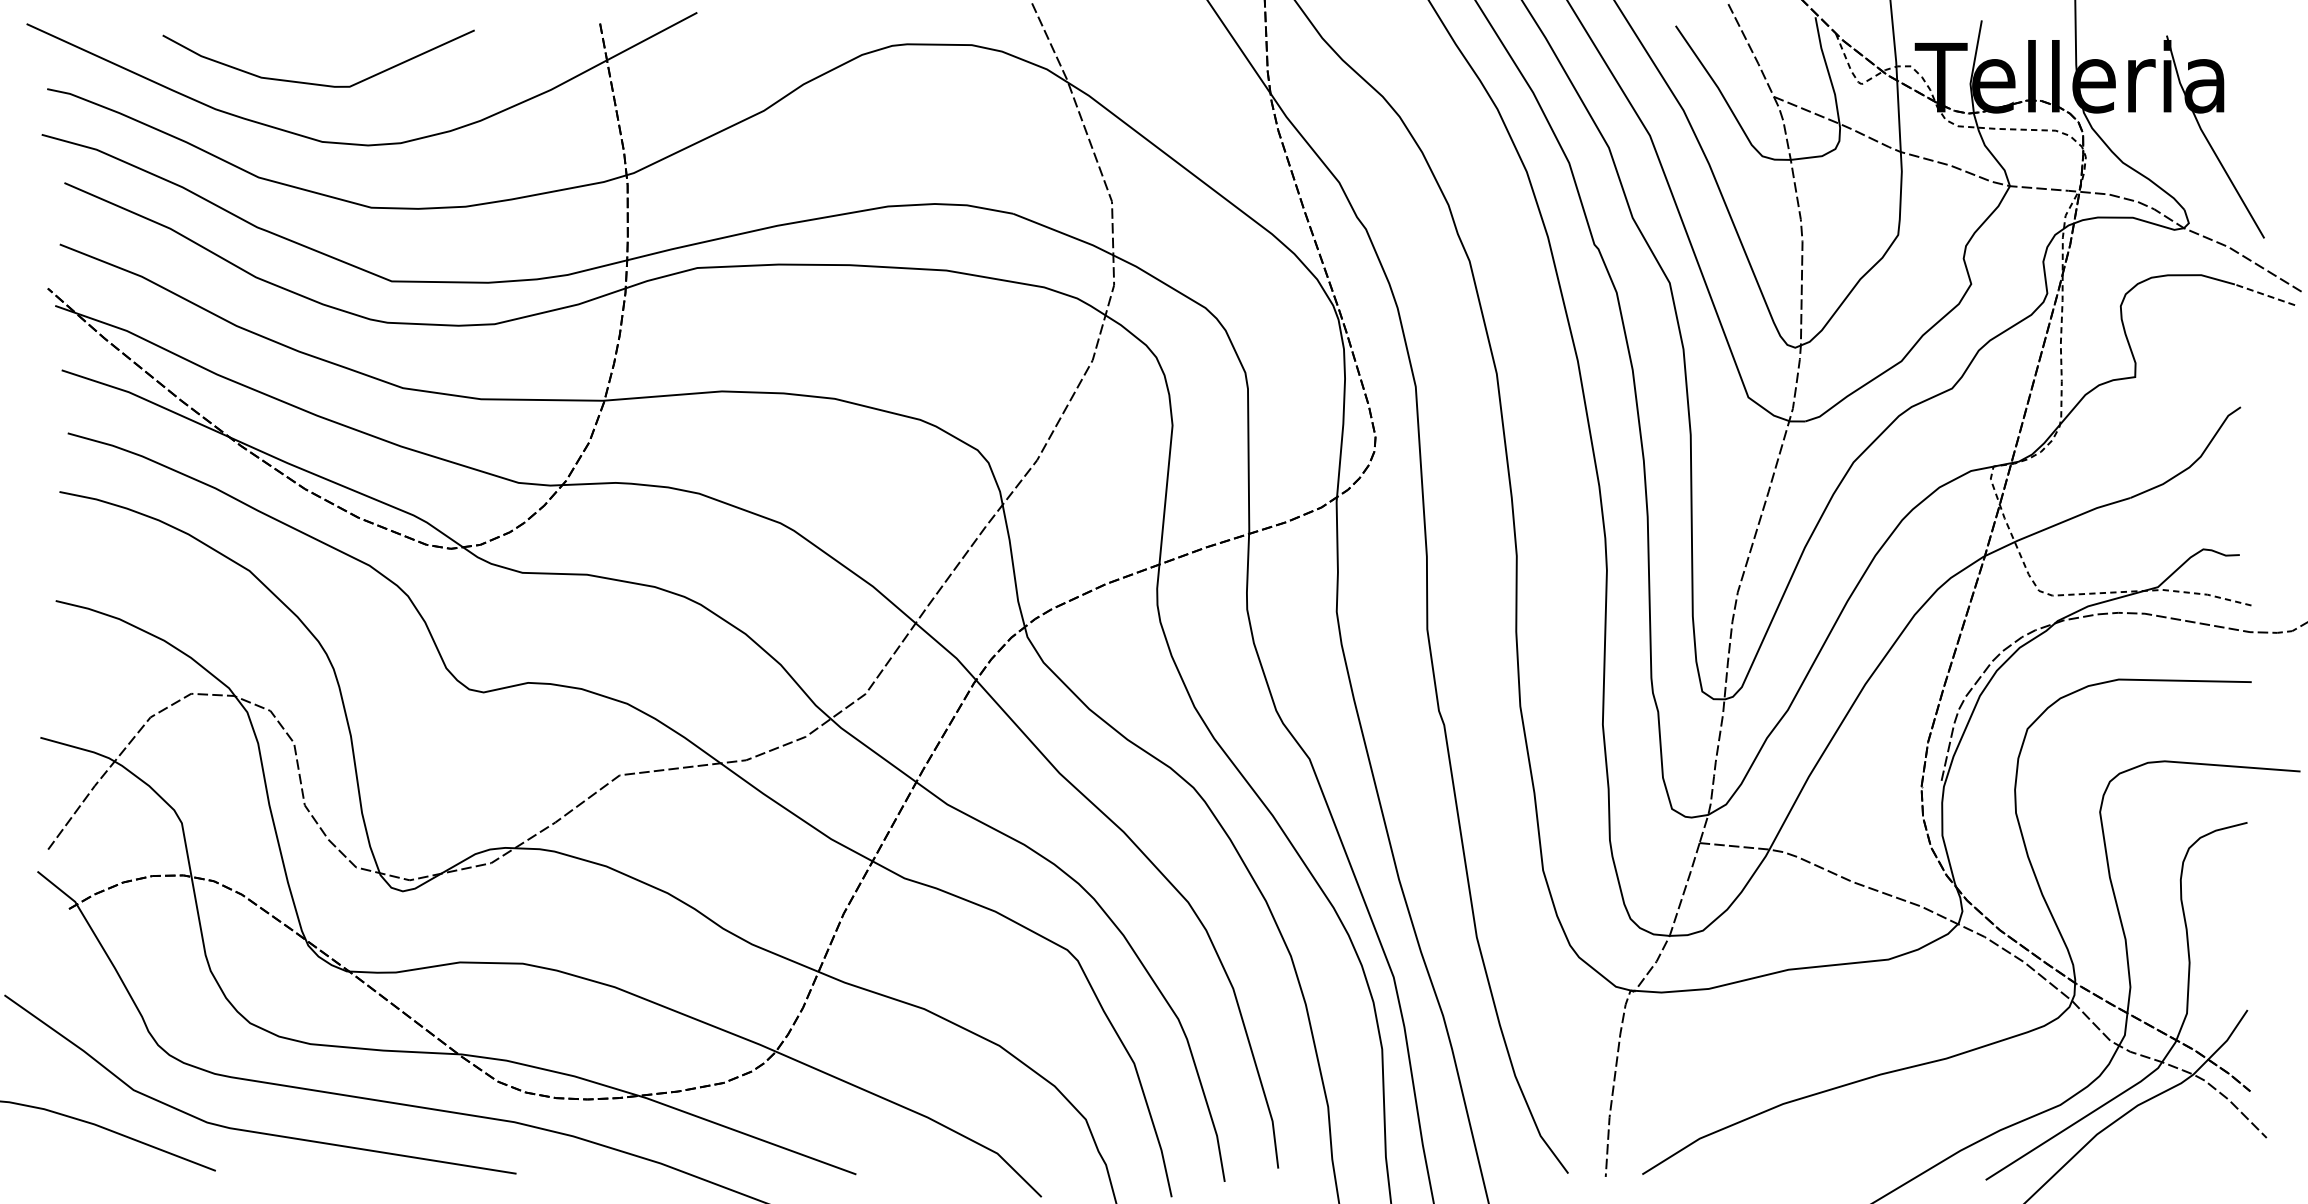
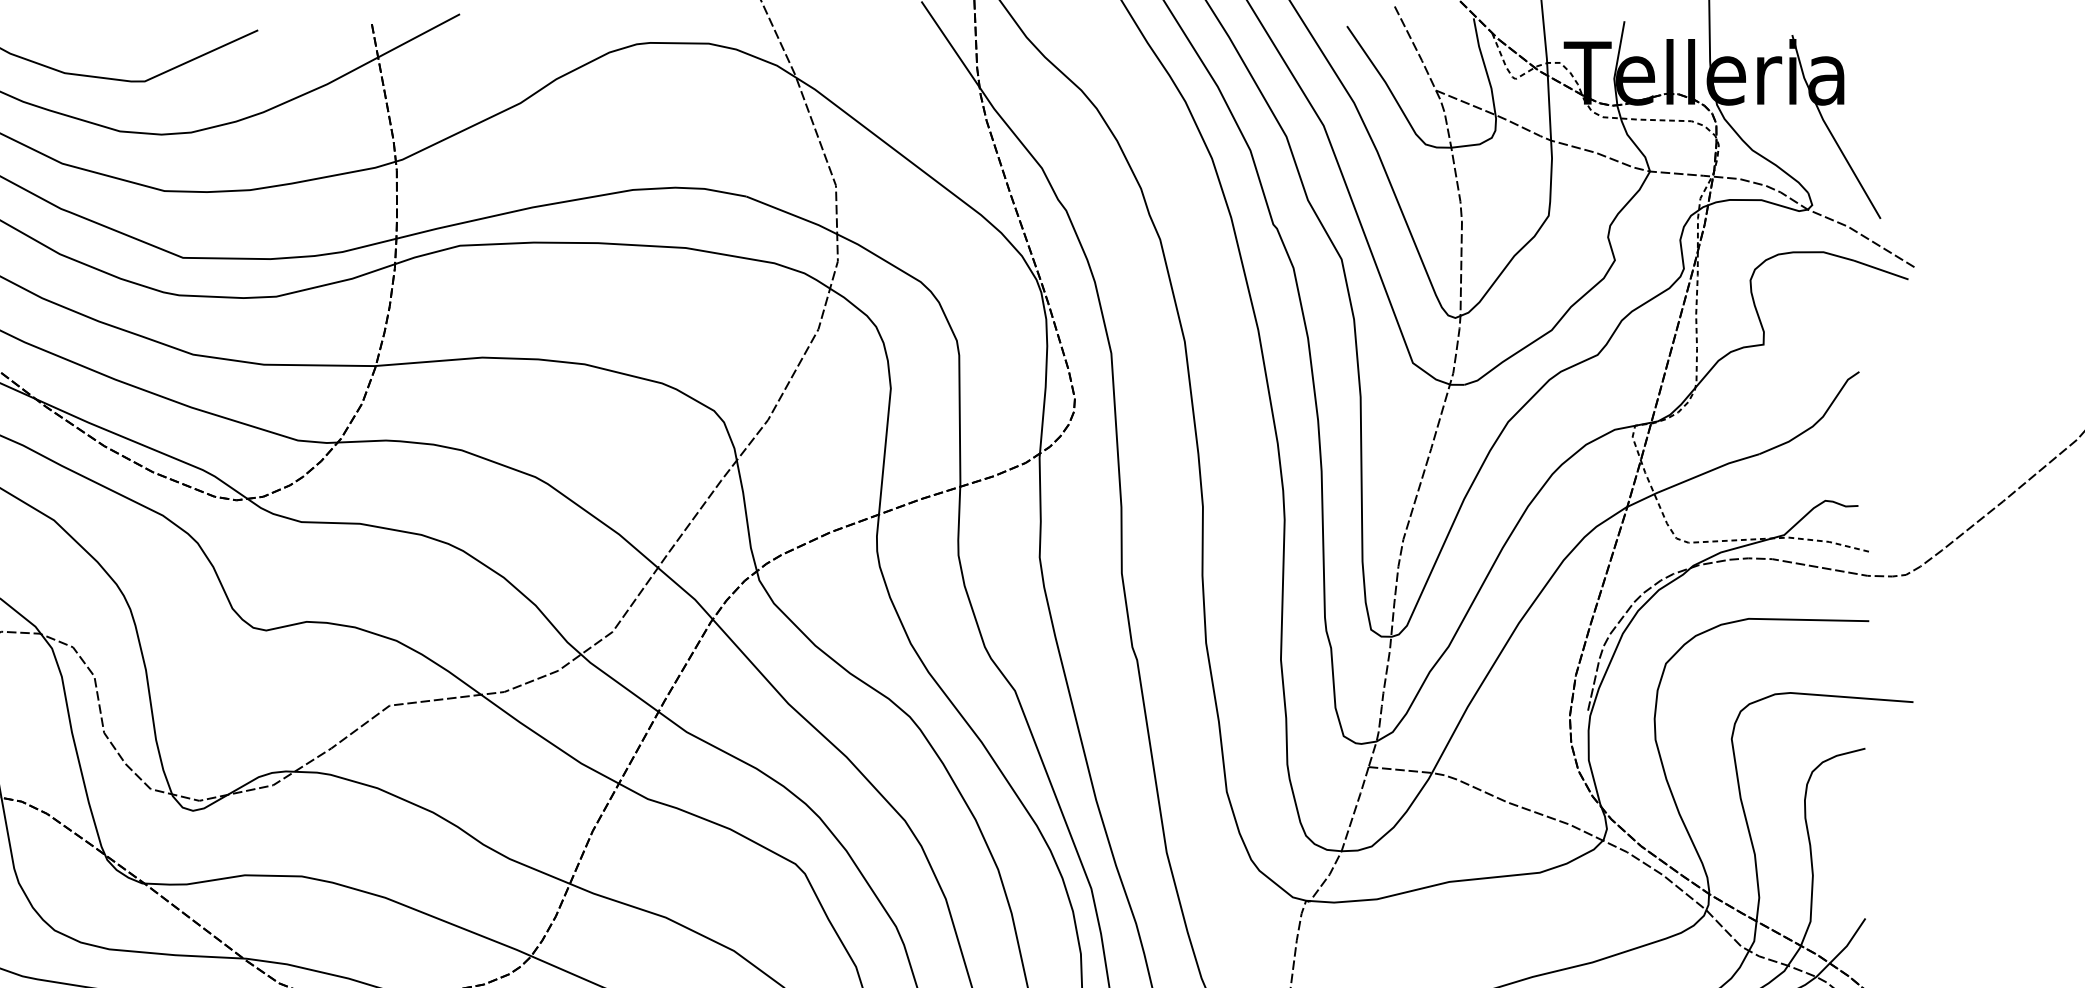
line: (2264, 294) -> (1880, 269), dashed -> solid

